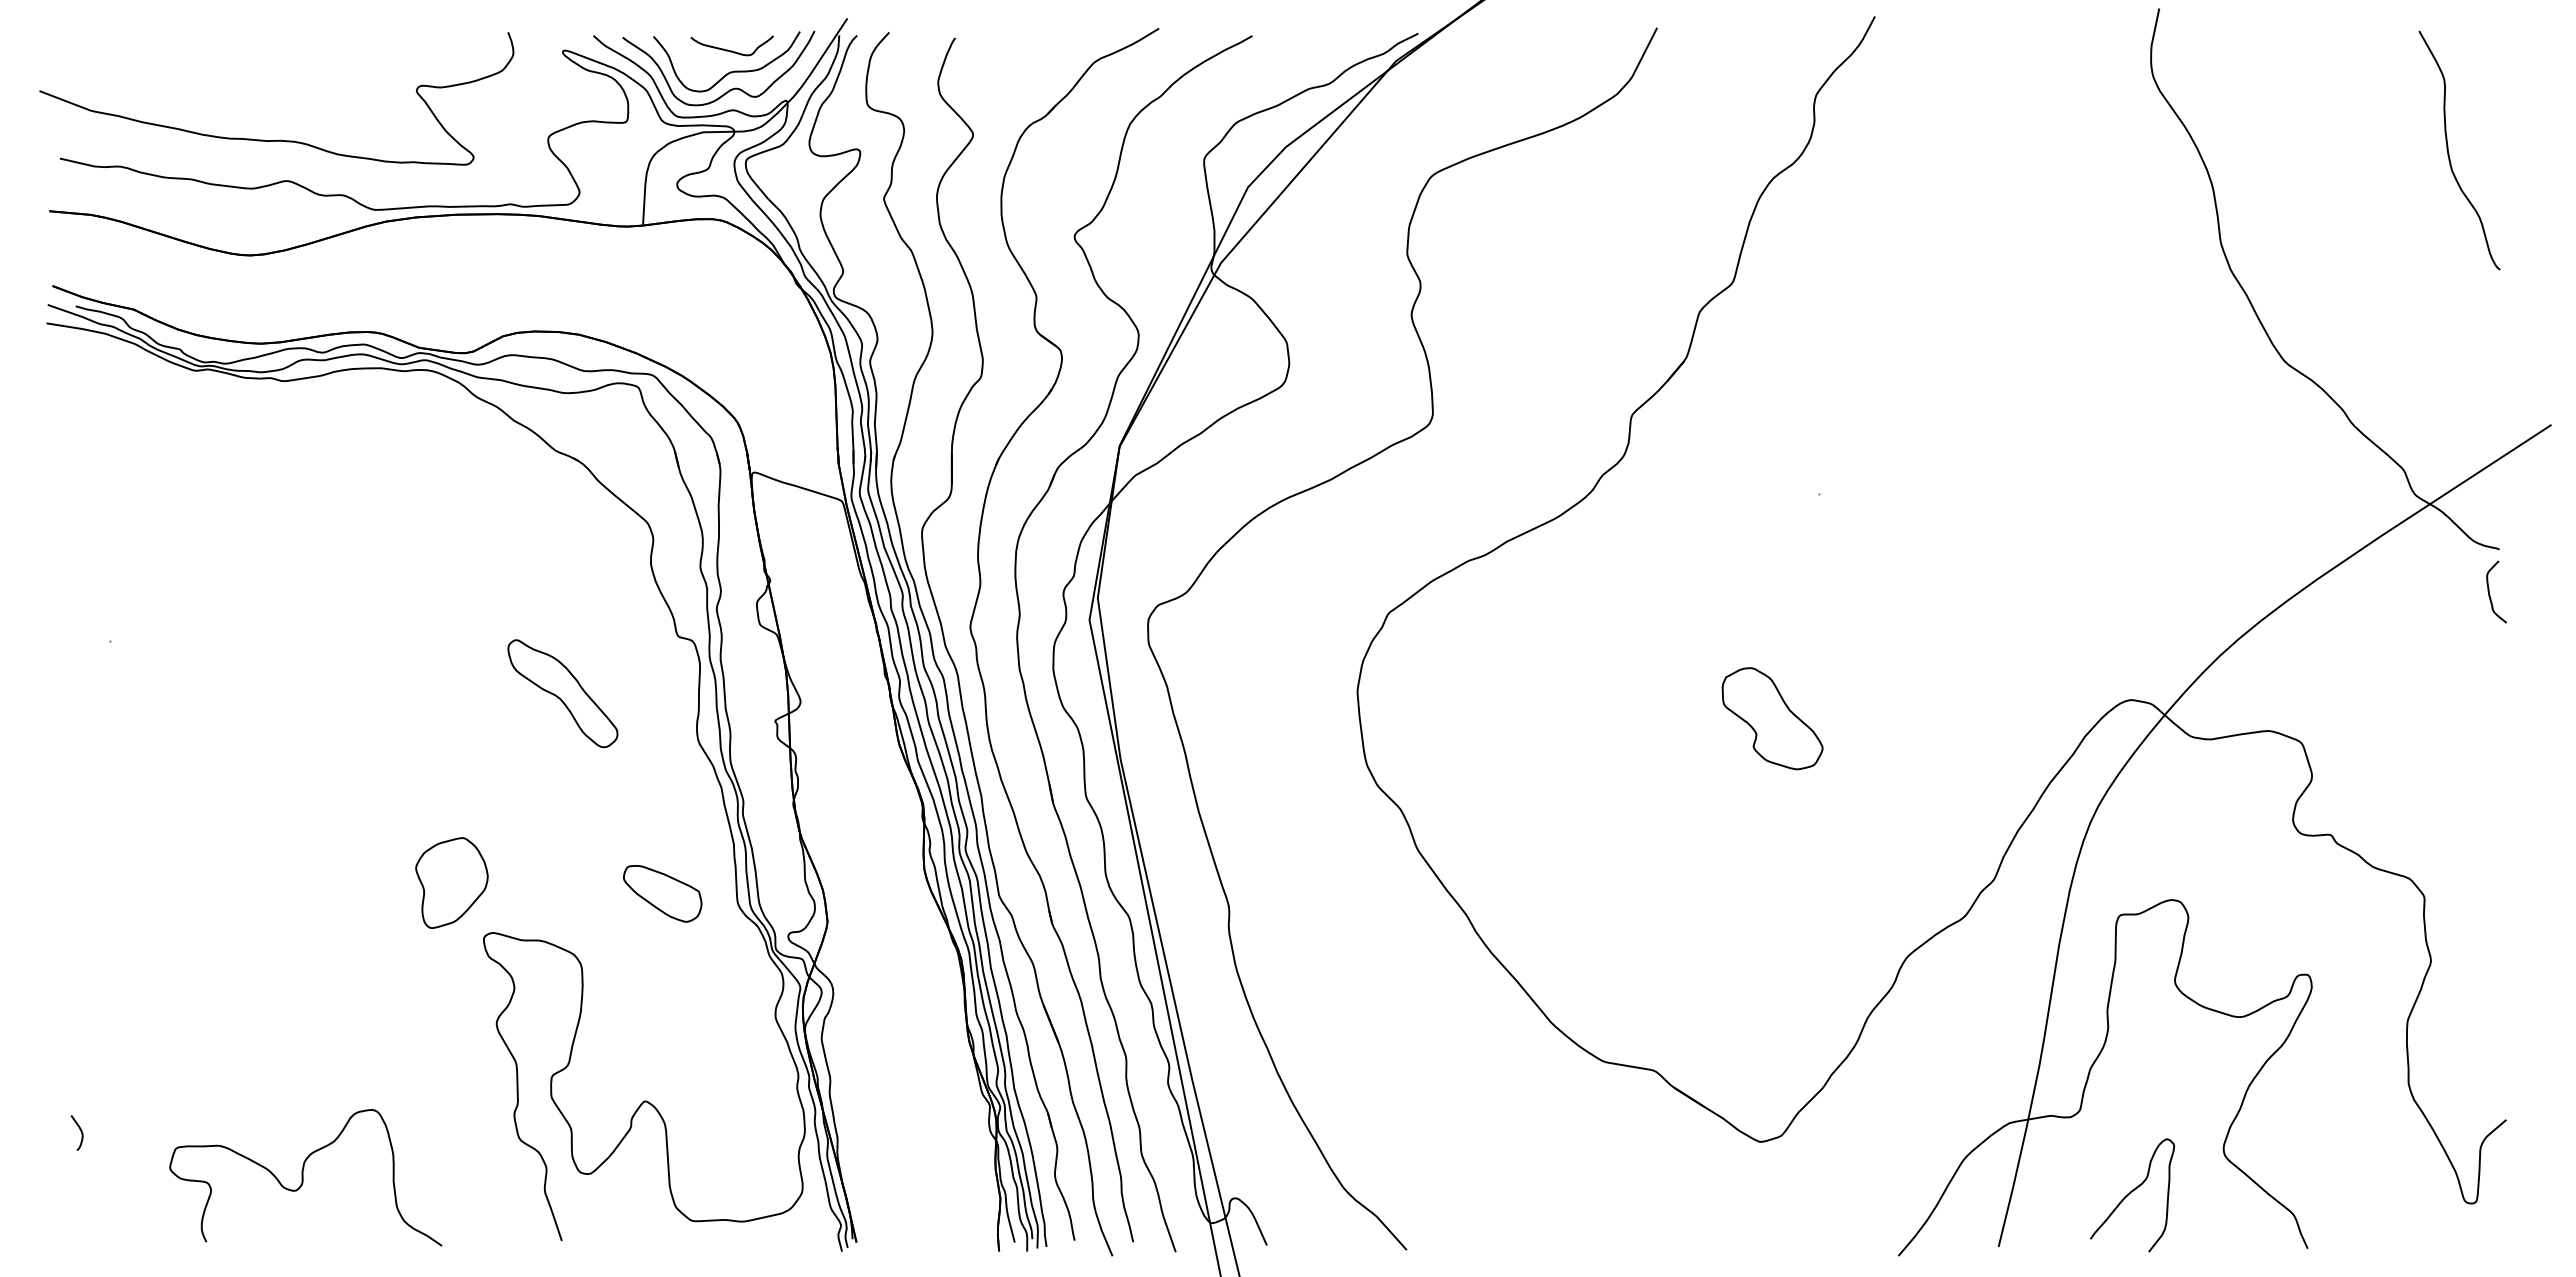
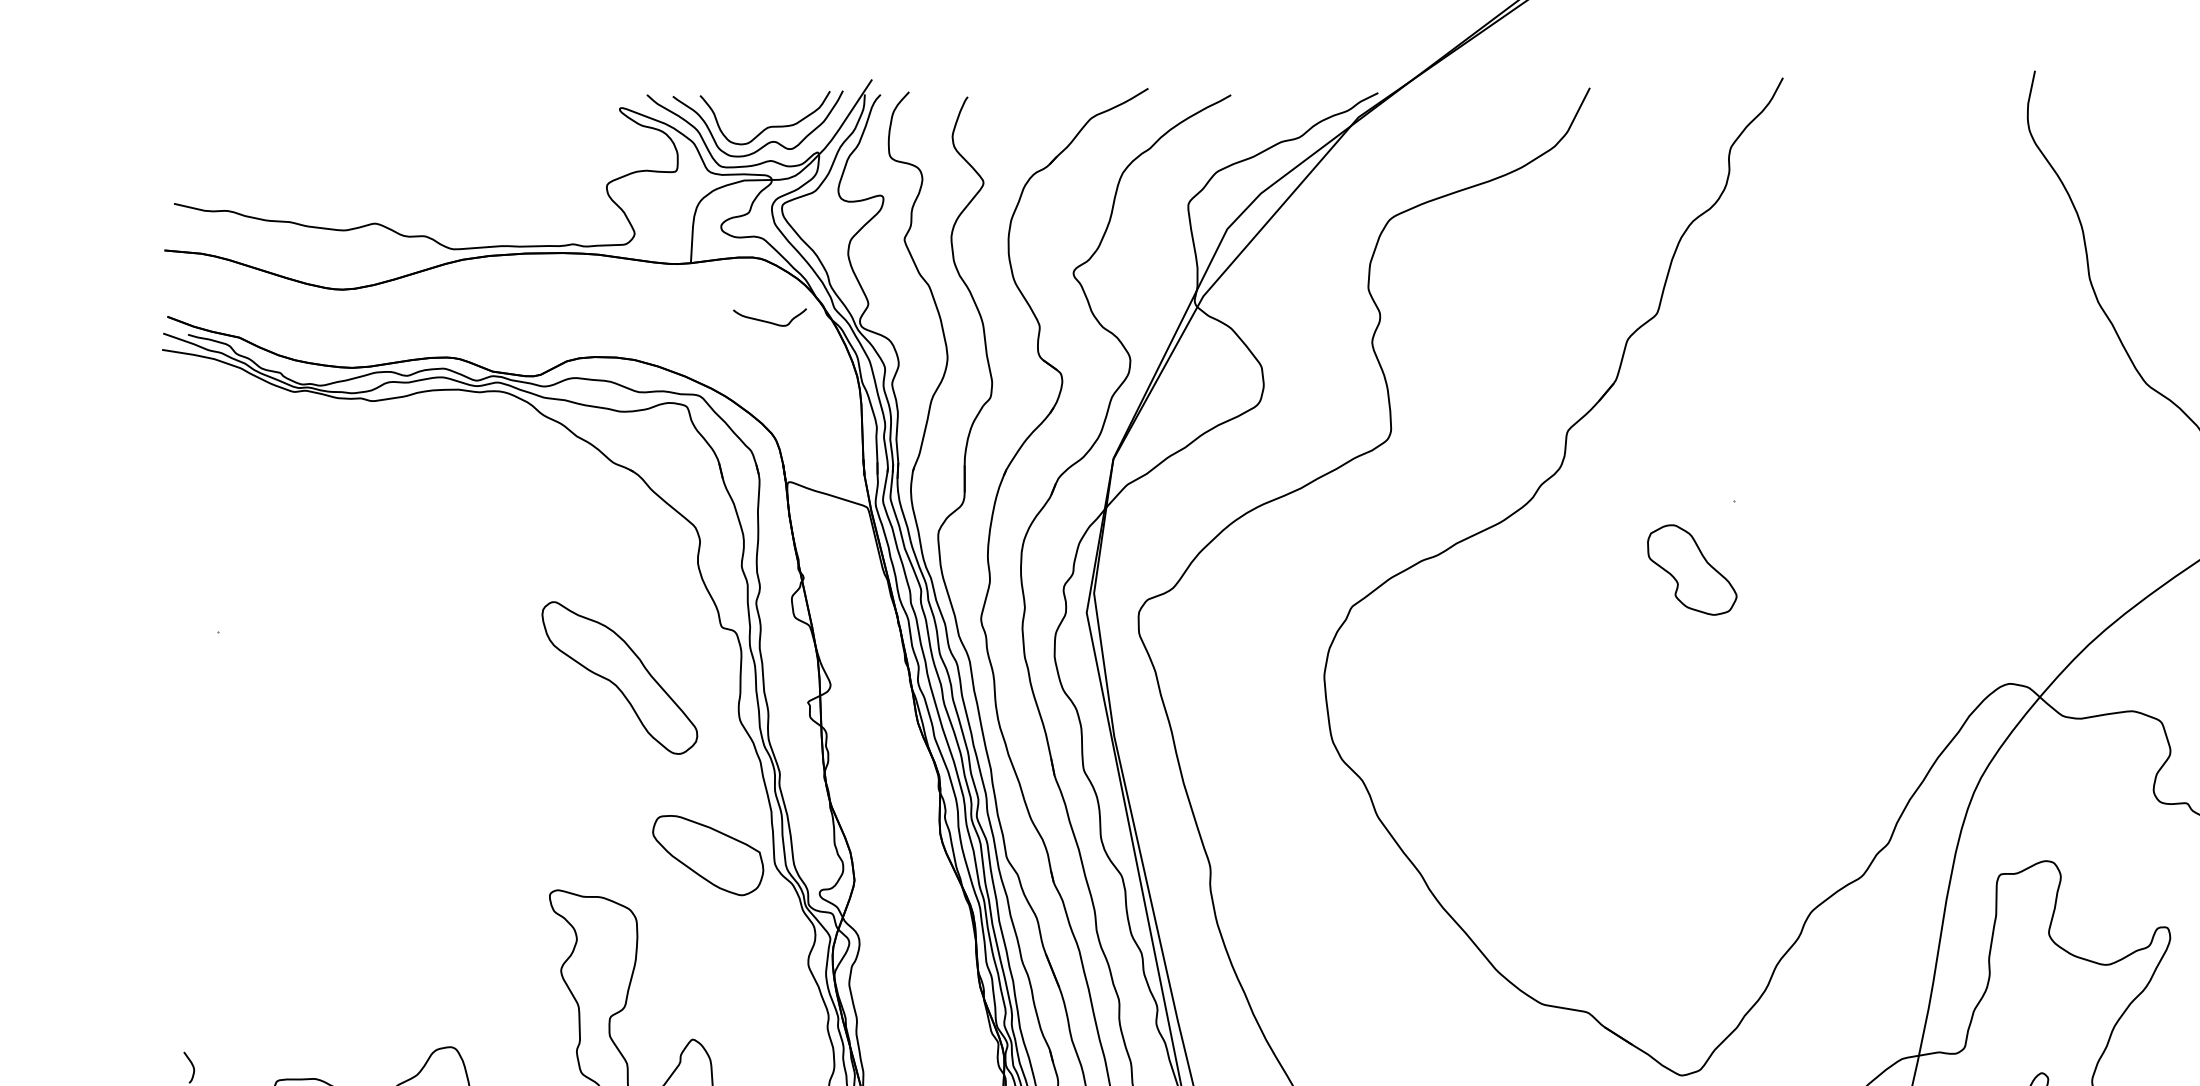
curve: (728, 49) -> (766, 320), moved
curve: (278, 139) -> (367, 186), removed
part: (562, 693) -> (619, 678), size x1.6
part: (1772, 718) -> (1692, 569), moved
part: (451, 883) -> (521, 846), removed
part: (662, 893) -> (708, 855), size x1.6

